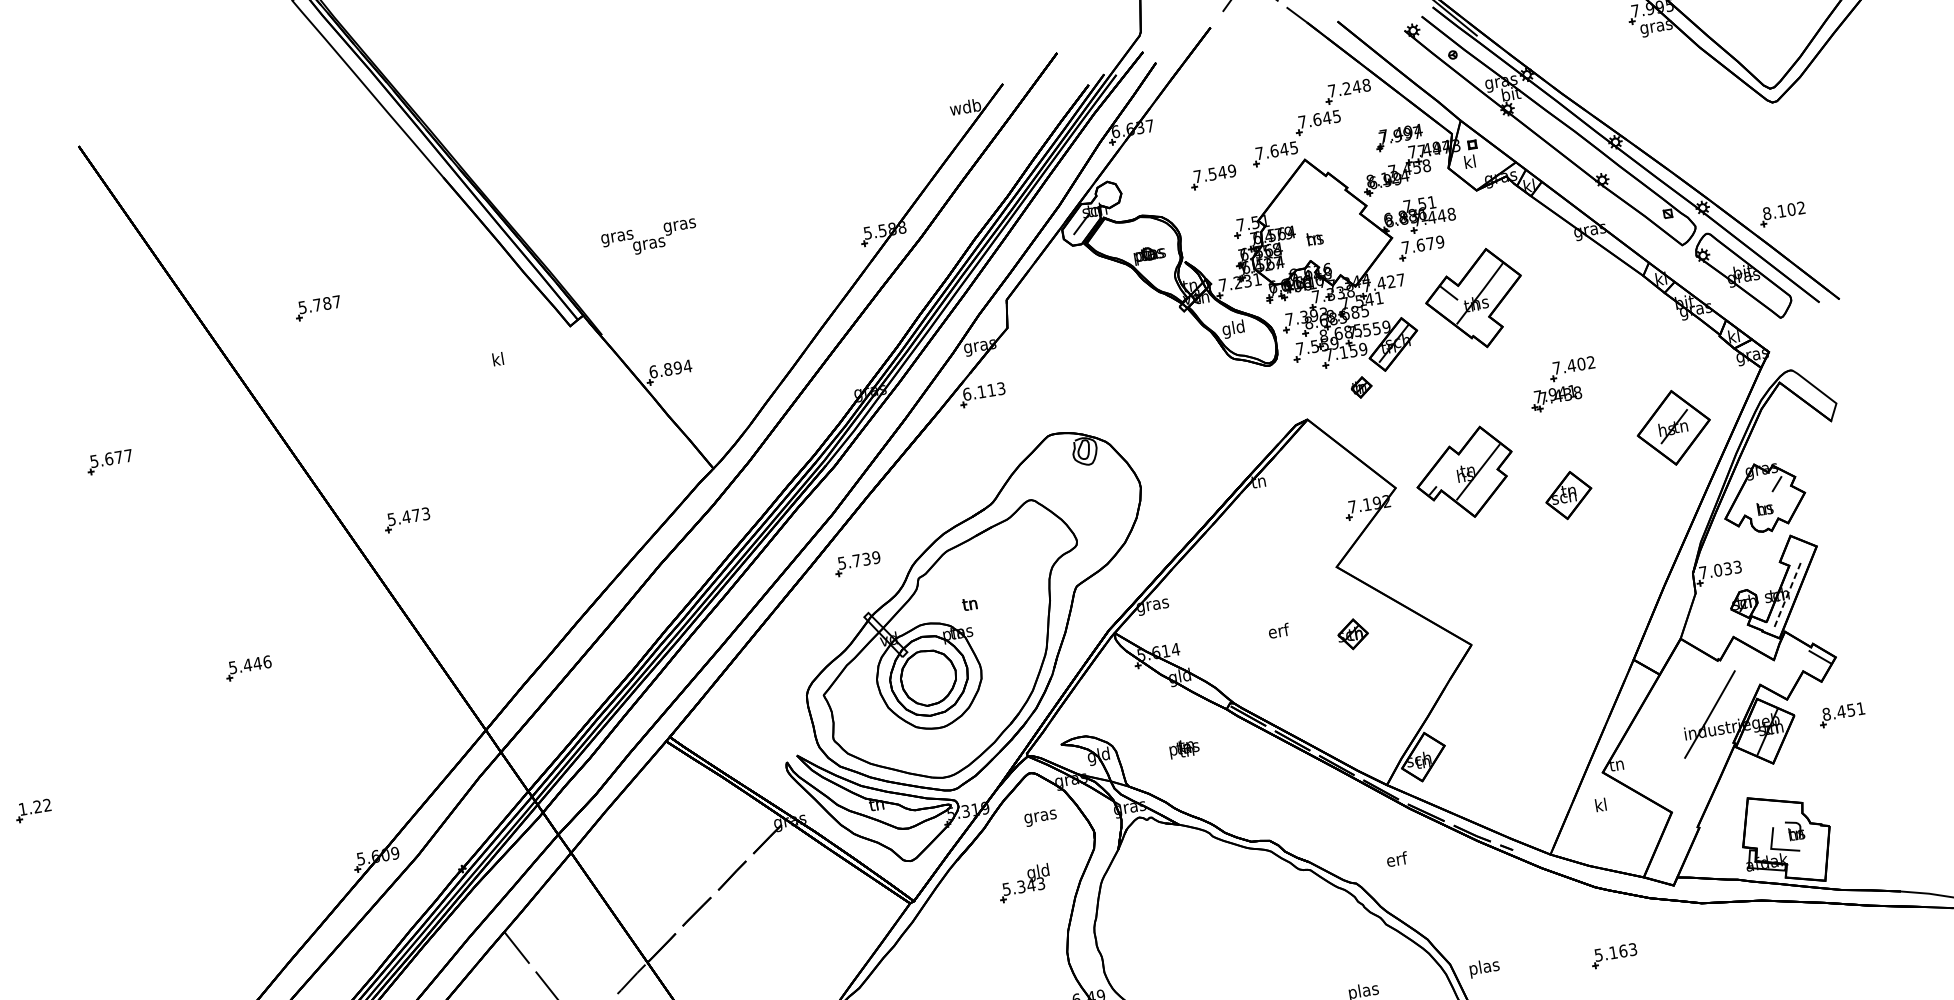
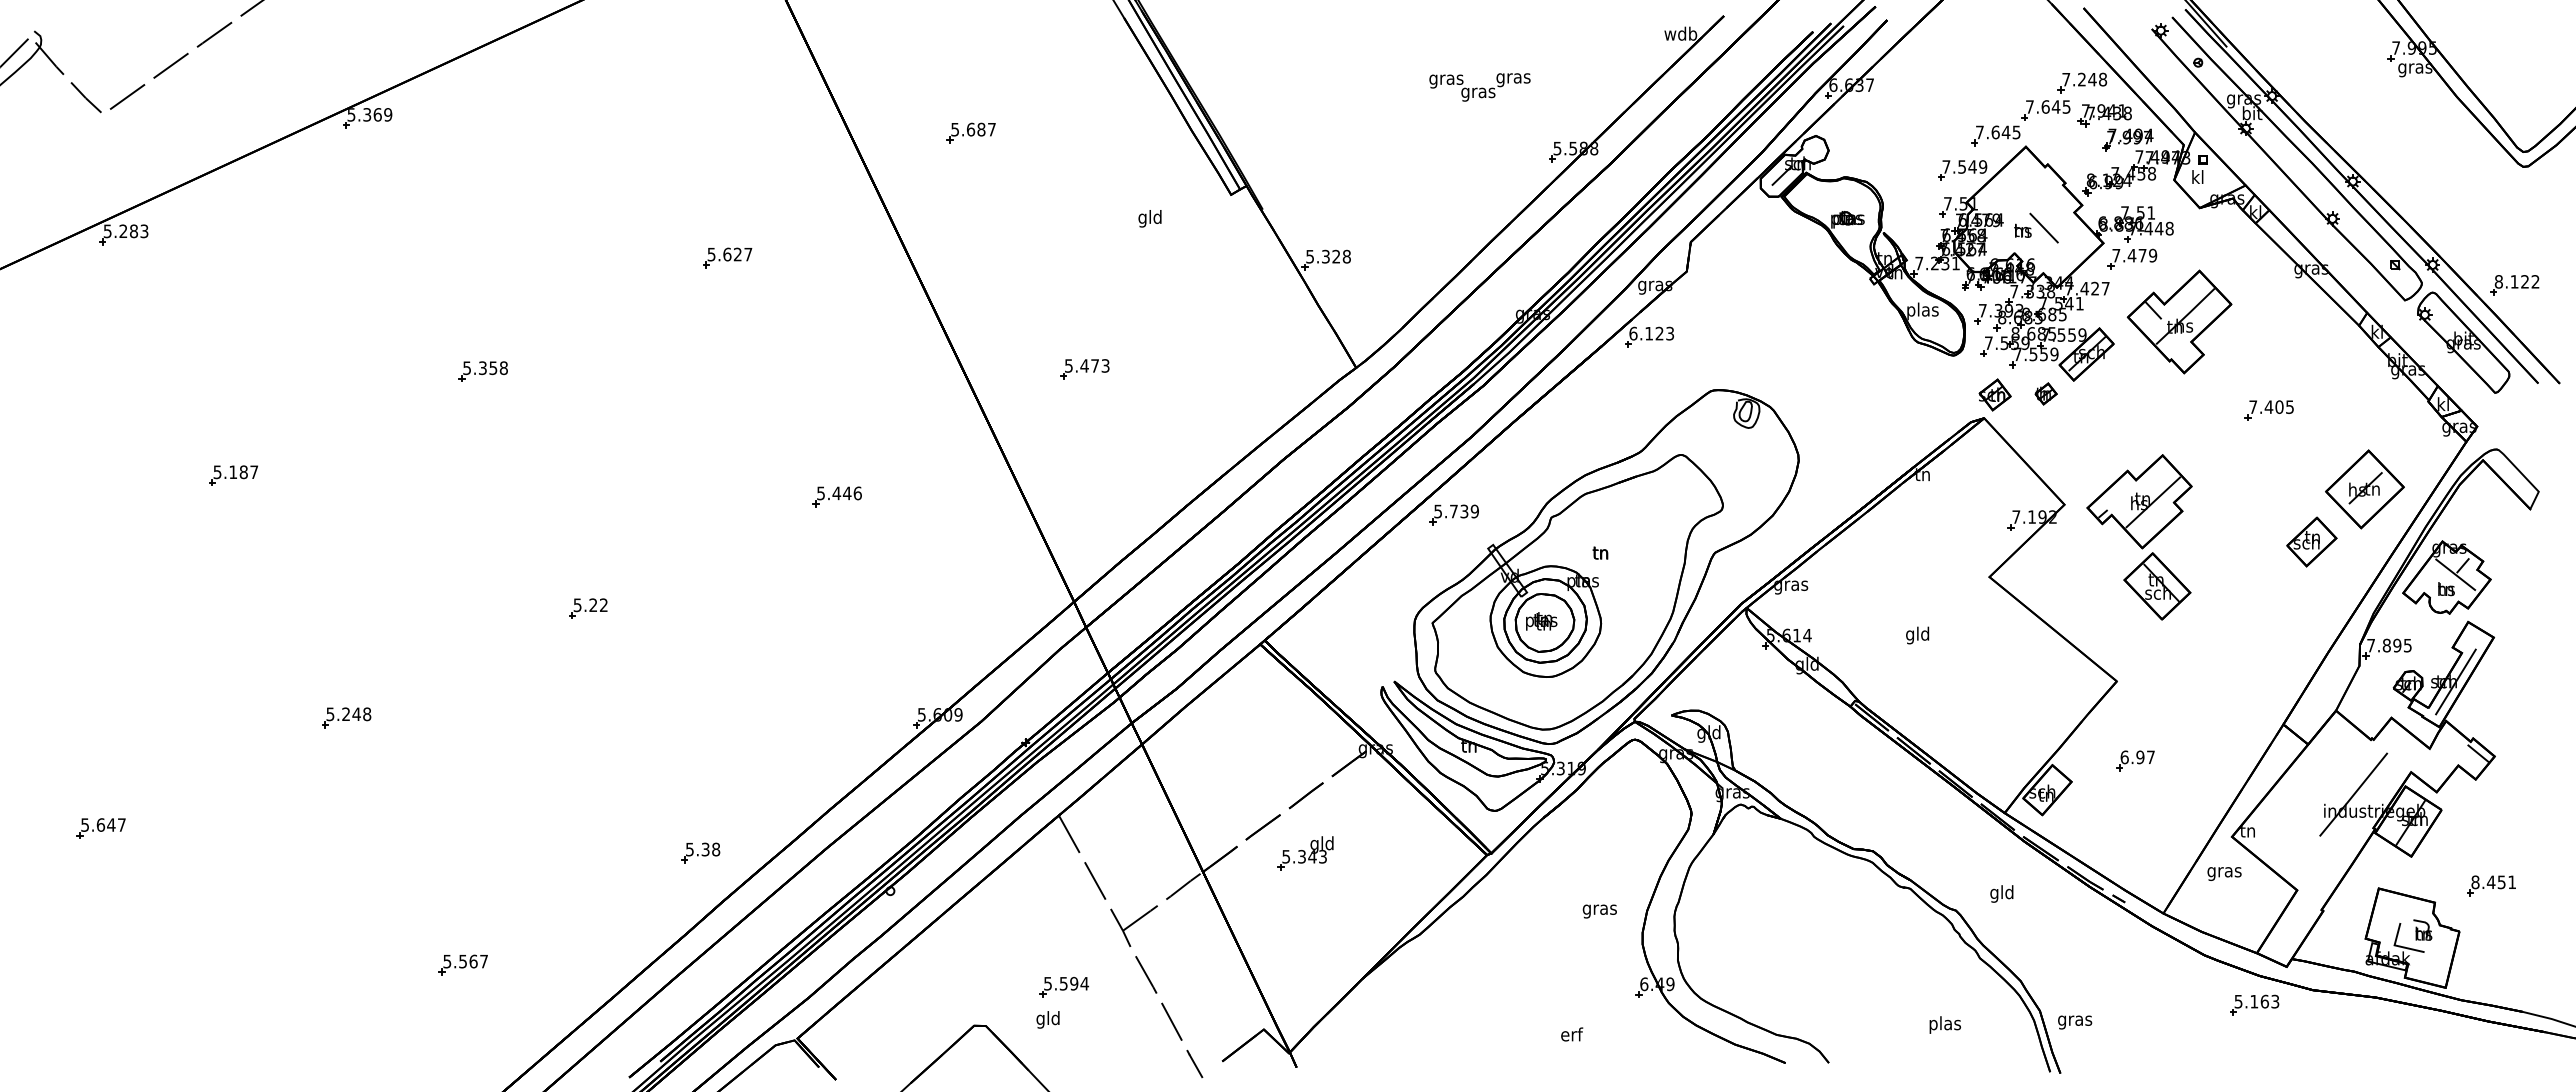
part: (1213, 177) -> (1962, 170), moved
text: (1791, 209) -> (2525, 281), 8.102 -> 8.122
line: (1333, 232) -> (2043, 227), added
text: (649, 239) -> (1479, 87), moved
text: (1420, 245) -> (2131, 255), 7.679 -> 7.479
text: (317, 304) -> (971, 129), 5.787 -> 5.687
text: (1233, 329) -> (1922, 311), gld -> plas
text: (1343, 352) -> (2033, 354), 7.159 -> 7.559
text: (497, 360) -> (1149, 218), kl -> gld
text: (1590, 362) -> (2289, 407), 7.402 -> 7.405
text: (670, 368) -> (1328, 256), 6.894 -> 5.328
text: (991, 390) -> (1659, 333), 6.113 -> 6.123
part: (1556, 398) -> (2104, 115), moved
text: (118, 457) -> (737, 254), 5.677 -> 5.627
line: (1771, 493) -> (2455, 574), added
part: (1568, 495) -> (2311, 541), moved
part: (406, 520) -> (1084, 369), moved
part: (1494, 550) -> (2157, 586), added
part: (856, 563) -> (1453, 514), moved
text: (1727, 568) -> (2396, 645), 7.033 -> 7.895
line: (1787, 593) -> (2455, 681), dashed -> solid
text: (1278, 632) -> (1917, 635), erf -> gld
part: (1352, 633) -> (1994, 394), moved
part: (1842, 714) -> (2491, 885), moved
part: (1501, 716) -> (2135, 760), added
text: (1184, 748) -> (1541, 621), moved
text: (1601, 806) -> (2224, 872), kl -> gras
text: (22, 809) -> (577, 605), 1.22 -> 5.22
text: (1040, 818) -> (1599, 911), moved
text: (1396, 860) -> (2001, 893), erf -> gld
part: (1024, 883) -> (1305, 853), moved
part: (1614, 955) -> (2254, 1004), moved
text: (1484, 967) -> (2075, 1020), plas -> gras

